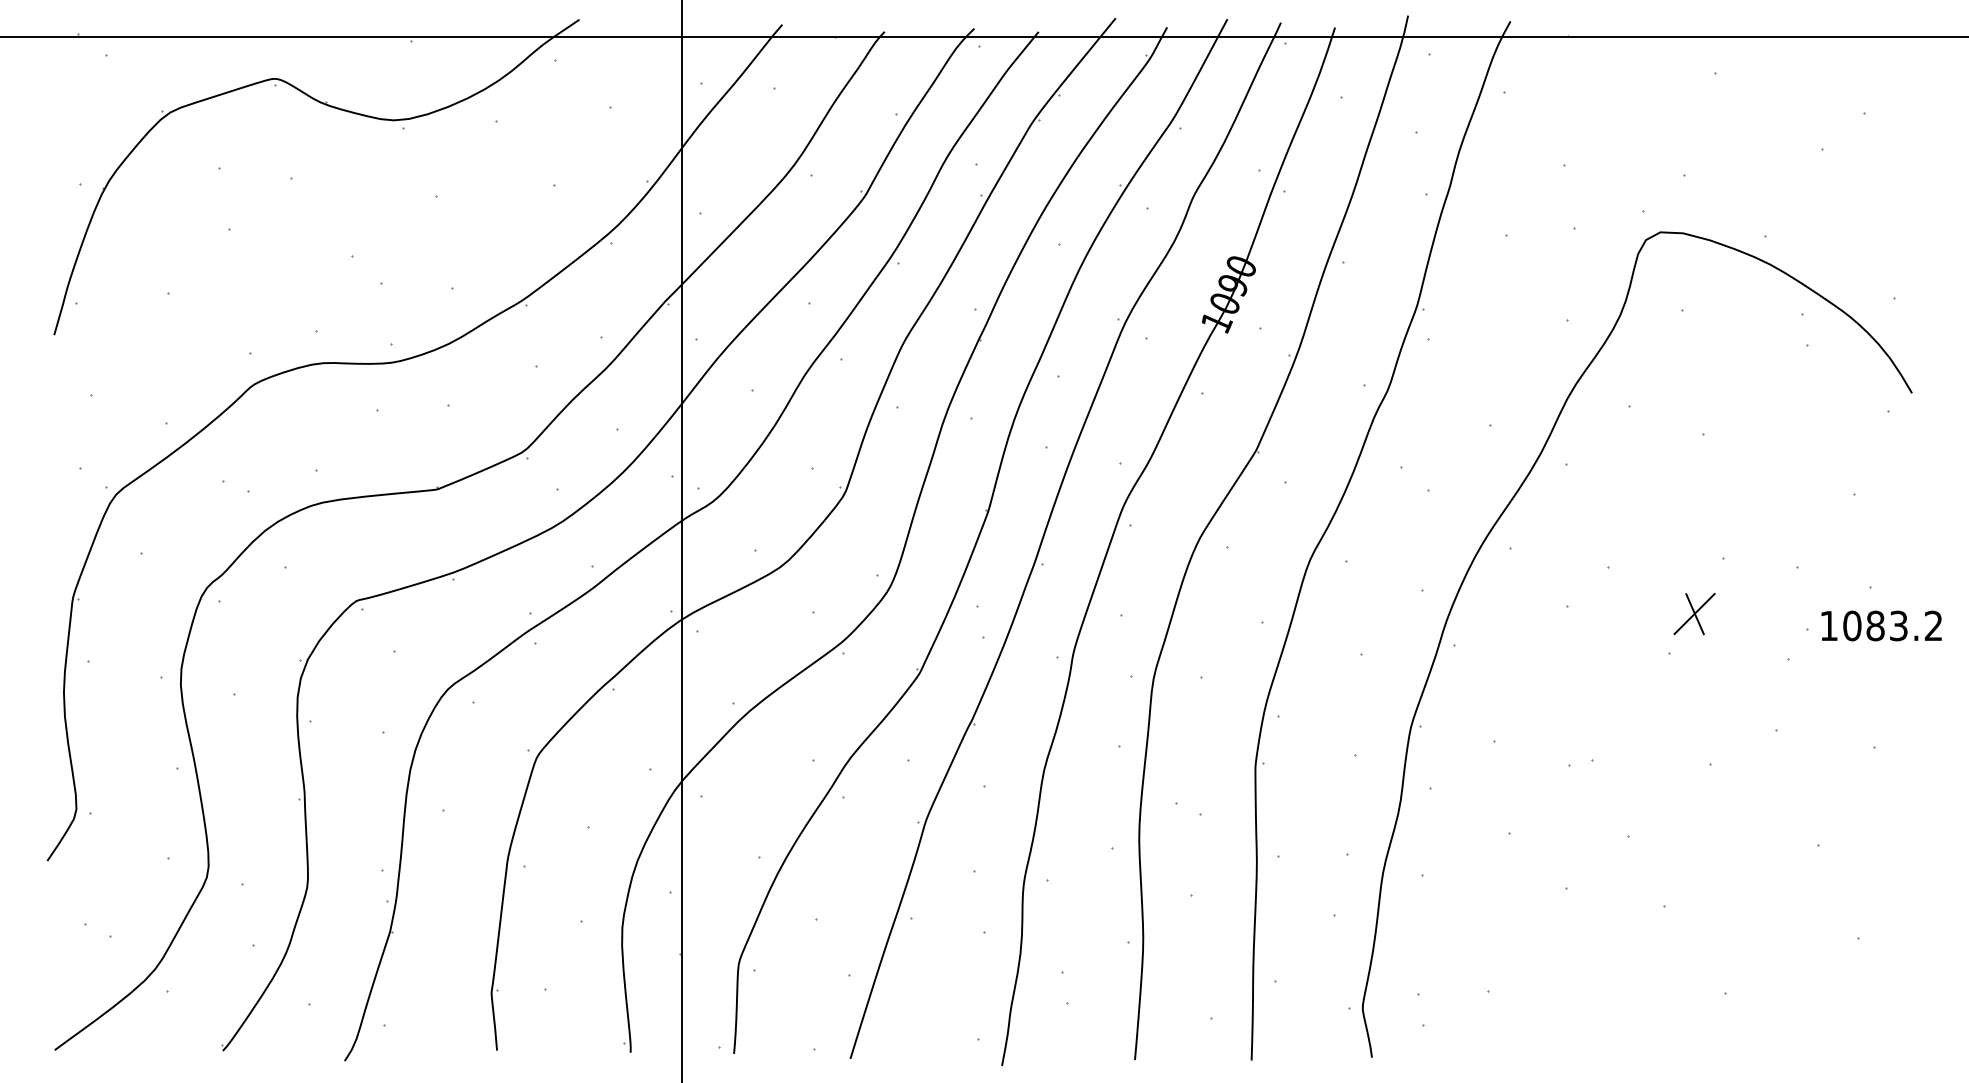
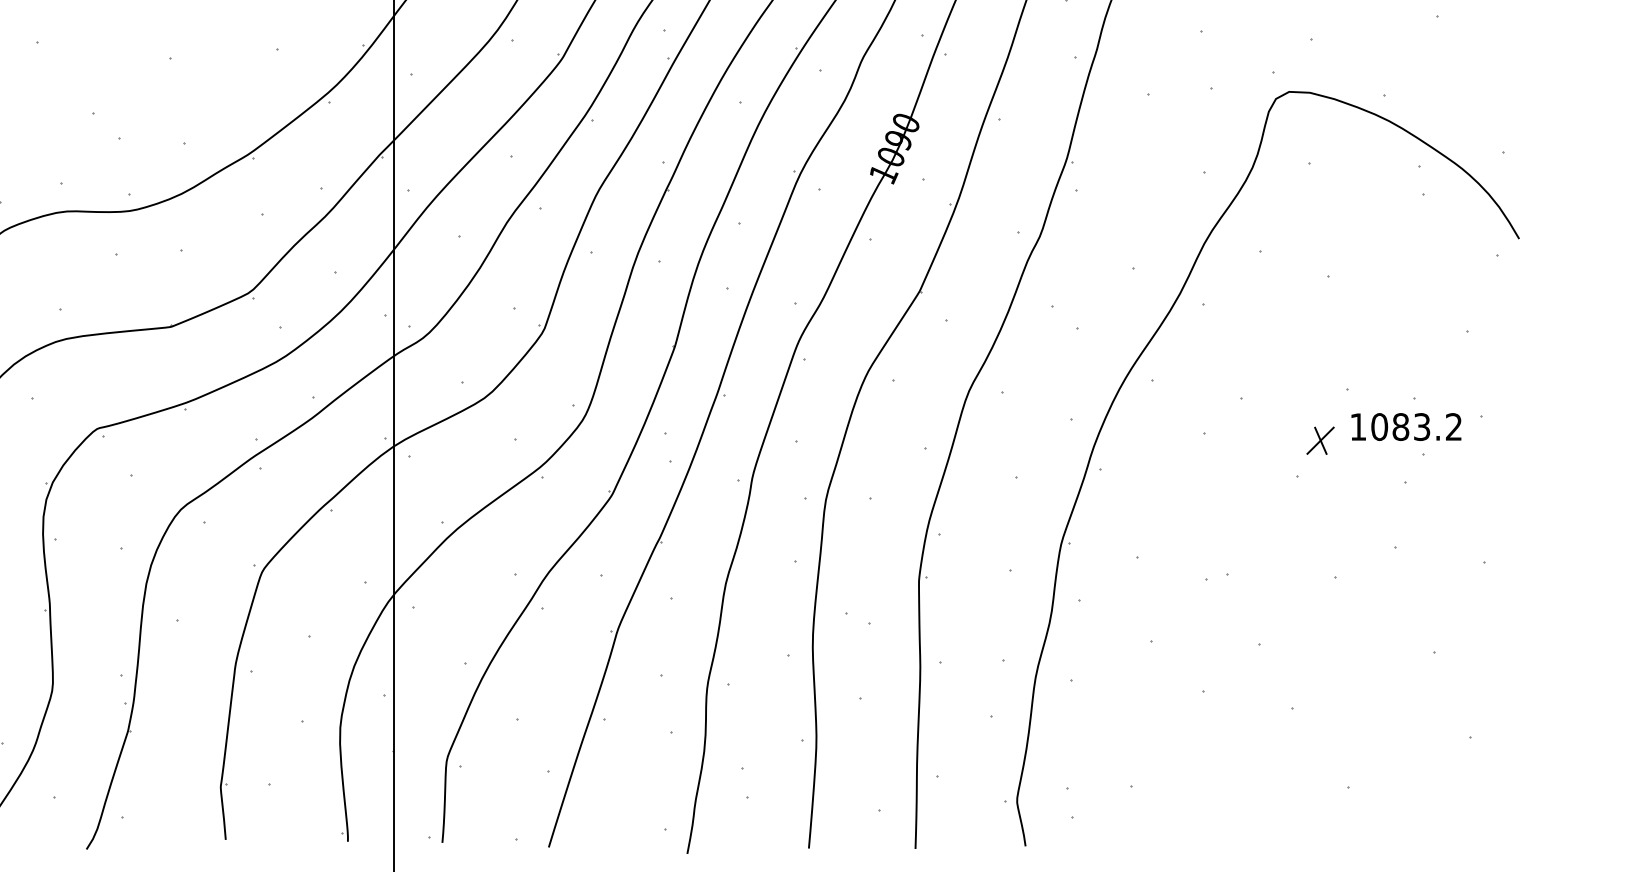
part: (1694, 613) -> (1320, 440), size x0.71
text: (1881, 625) -> (1406, 426), moved

